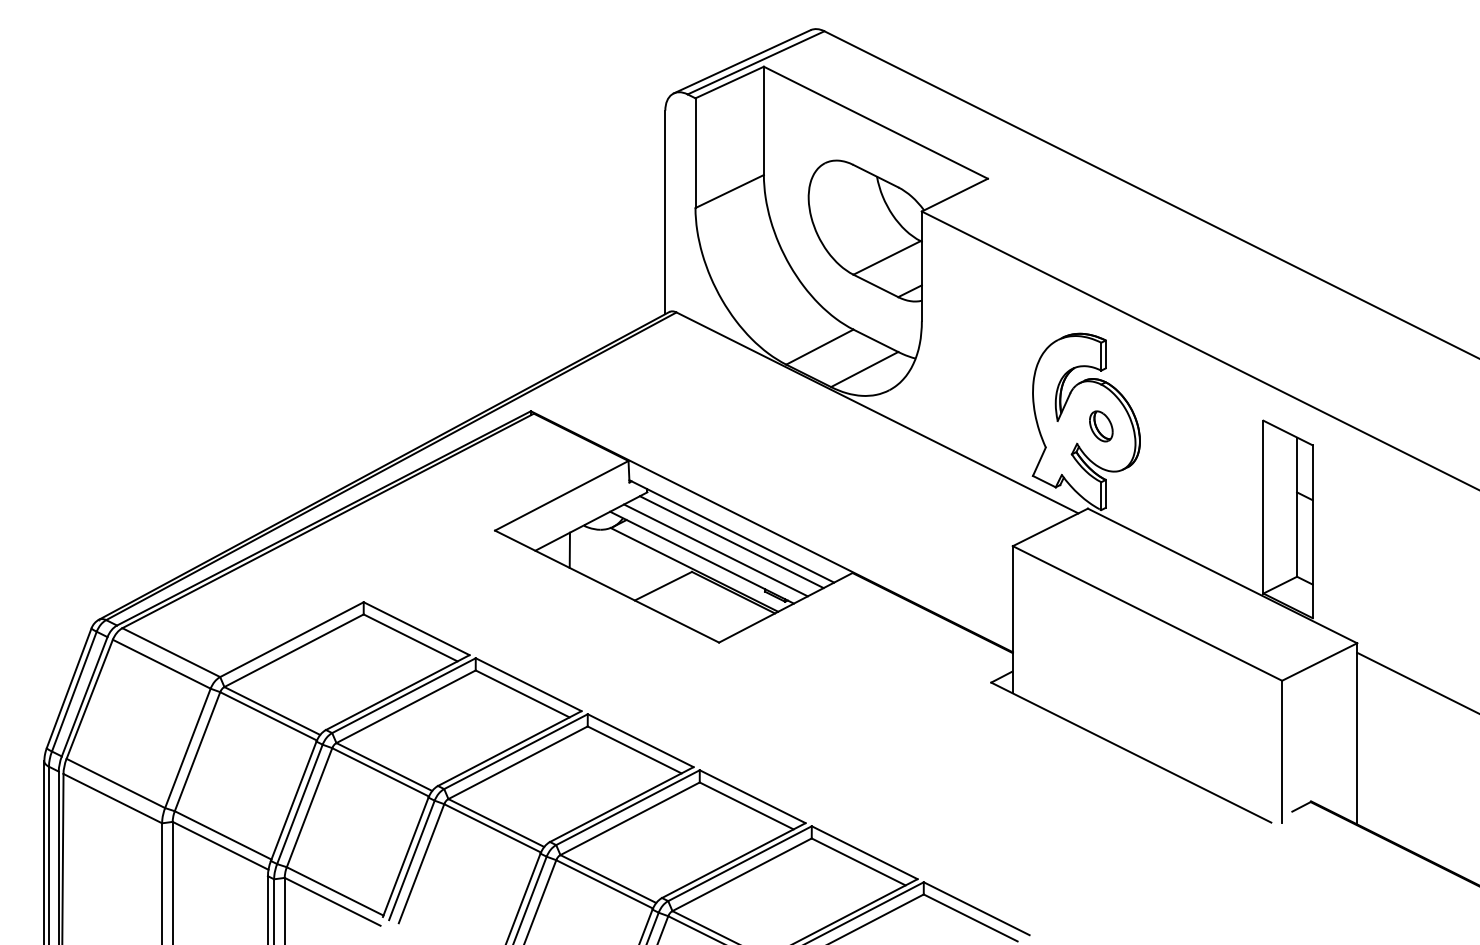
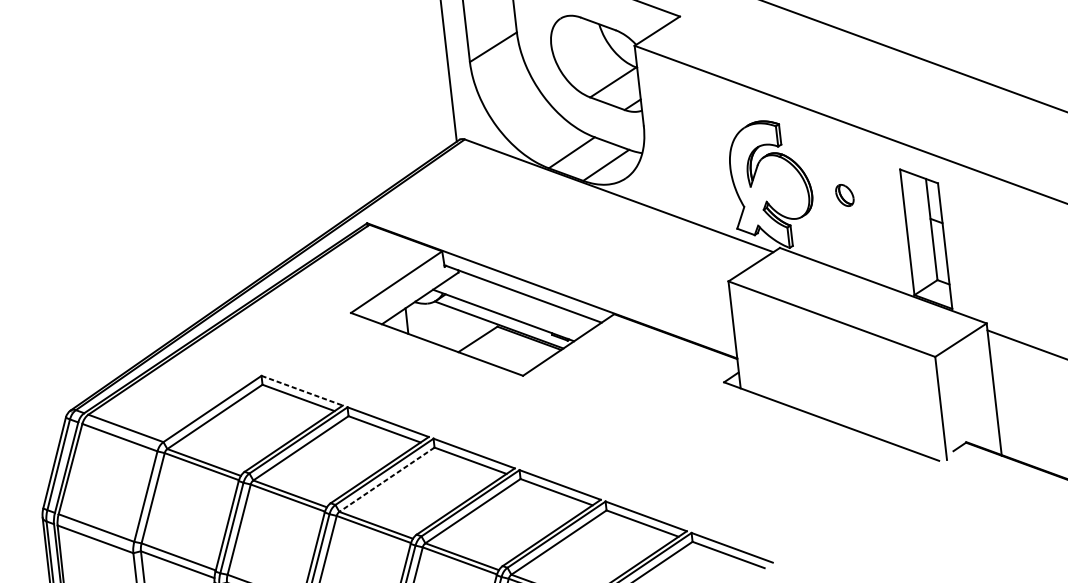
part: (1101, 426) -> (845, 195), moved
line: (731, 542) -> (523, 302), removed
line: (715, 550) -> (512, 309), removed
line: (417, 628) -> (302, 390), solid -> dashed
line: (518, 762) -> (387, 479), solid -> dashed

